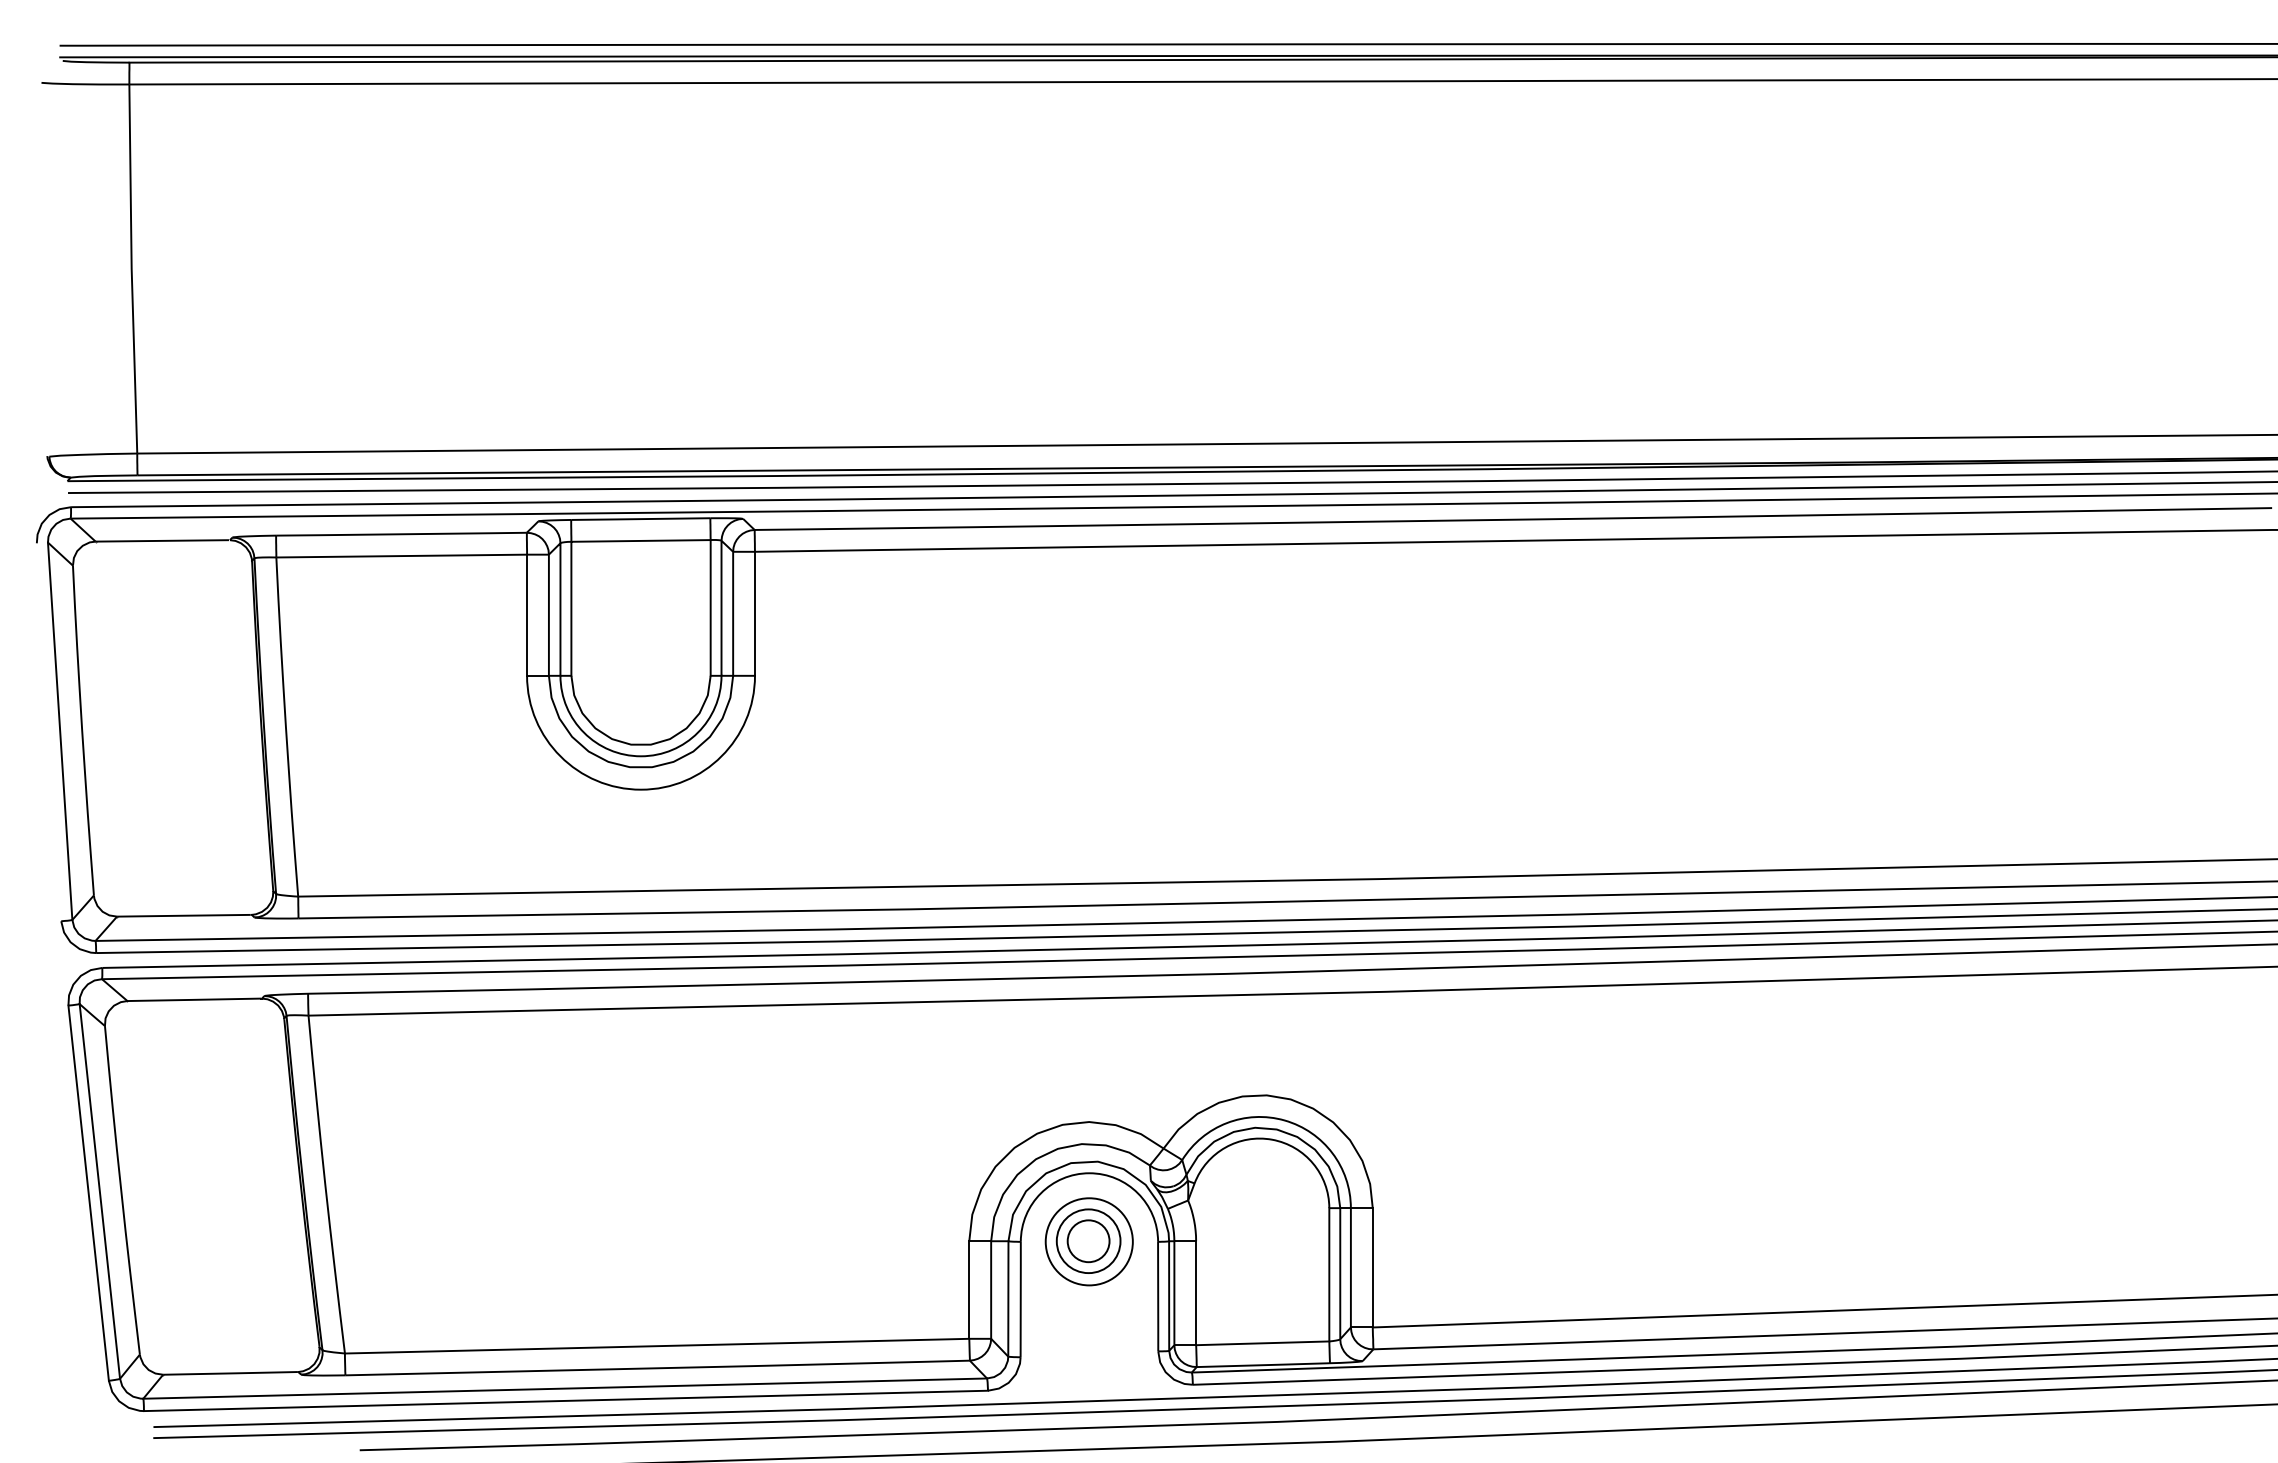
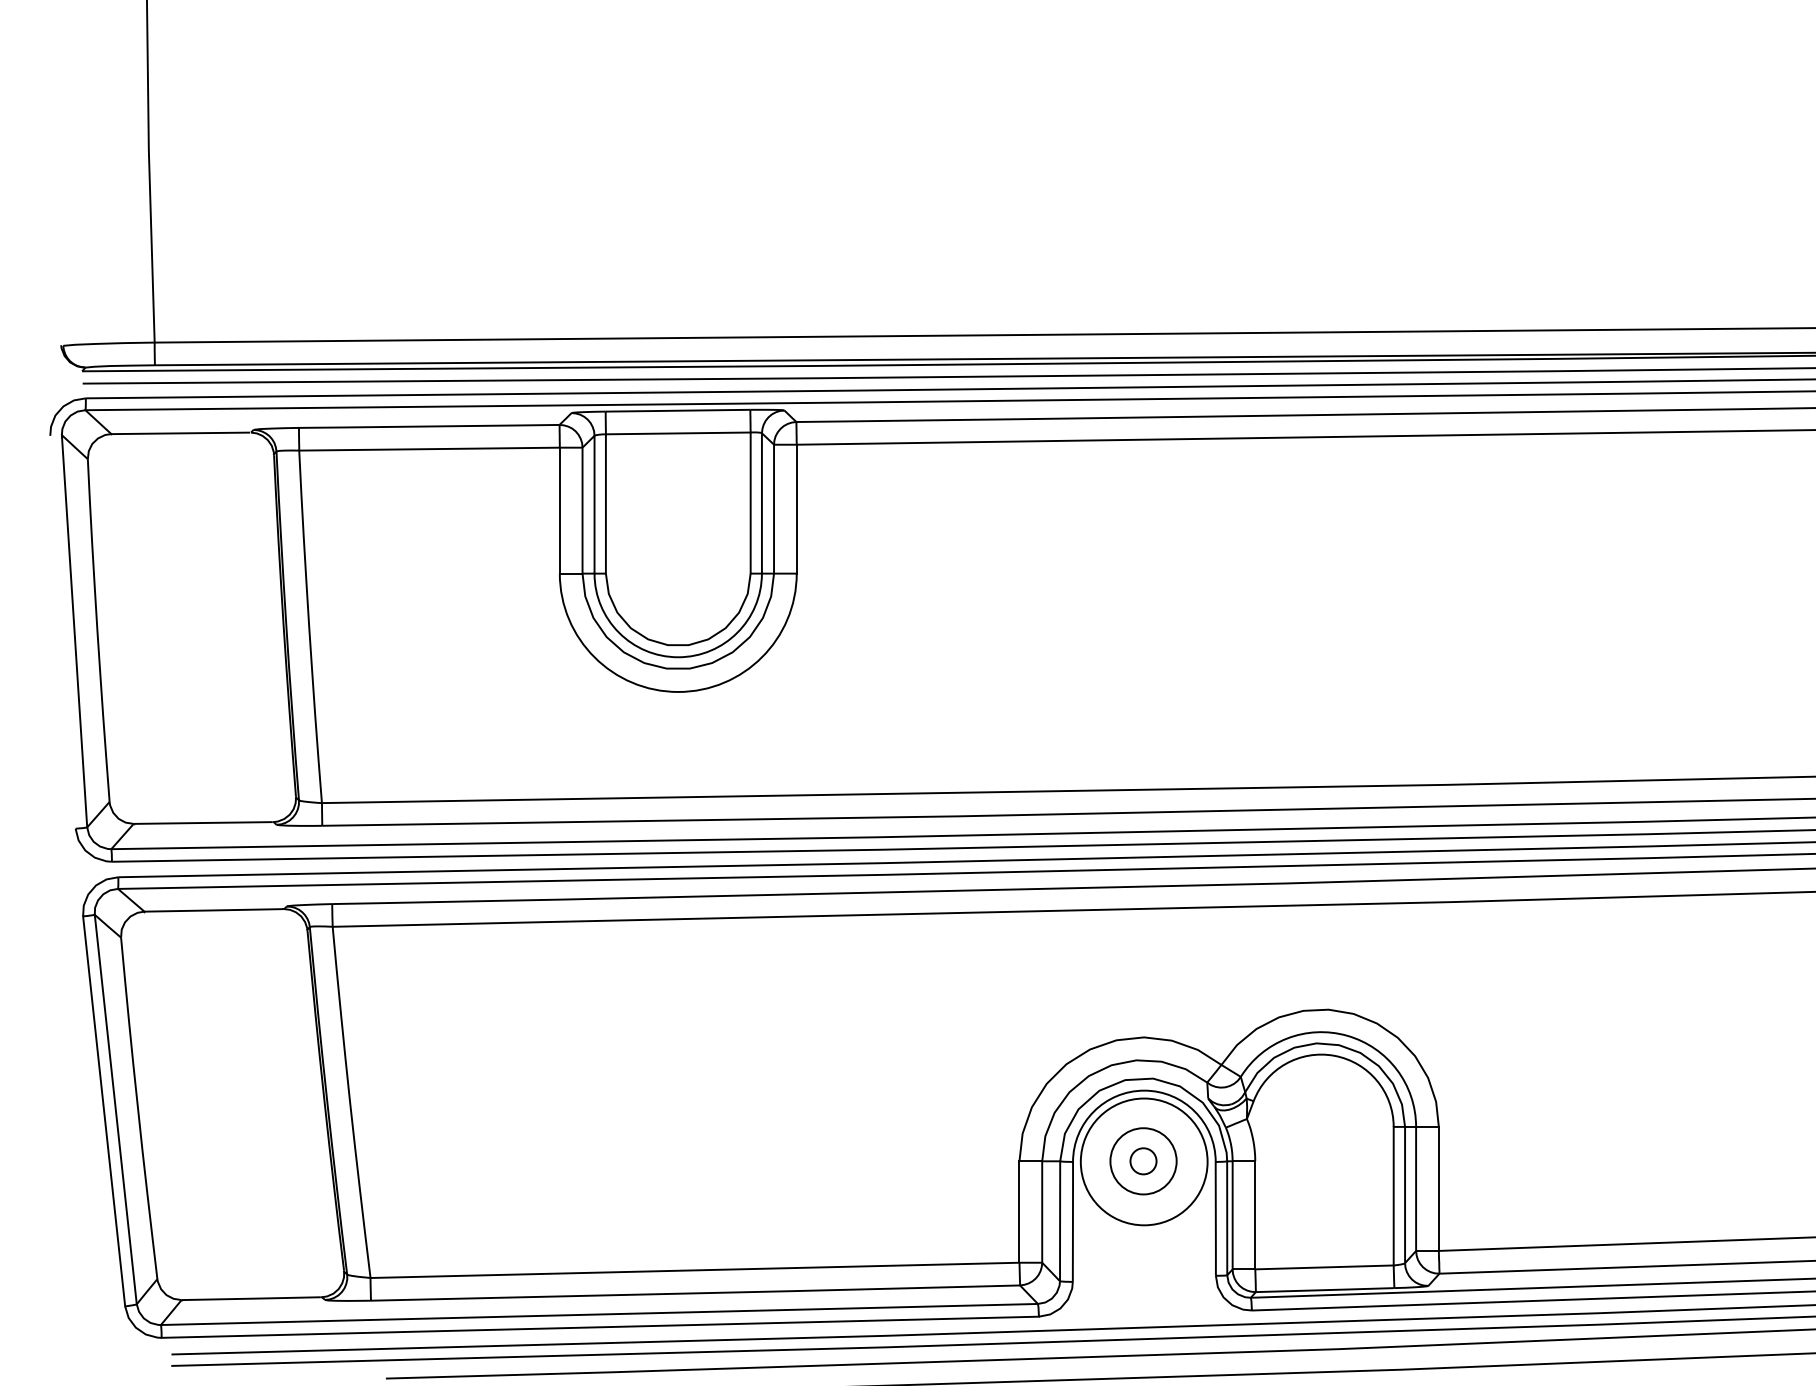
circle: (1088, 1241) -> (1143, 1161), size x0.6
circle: (1088, 1241) -> (1143, 1161), size x1.4

